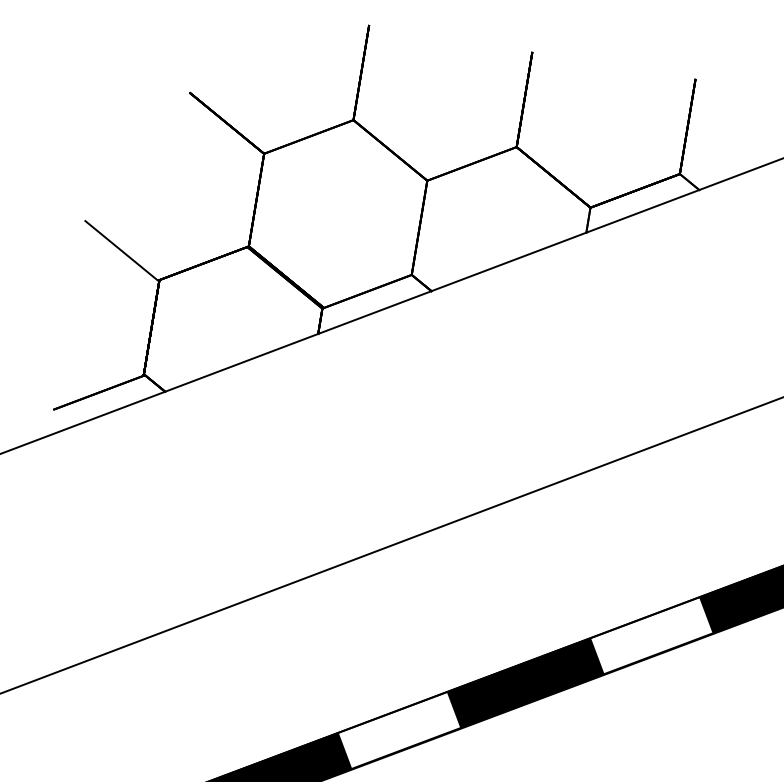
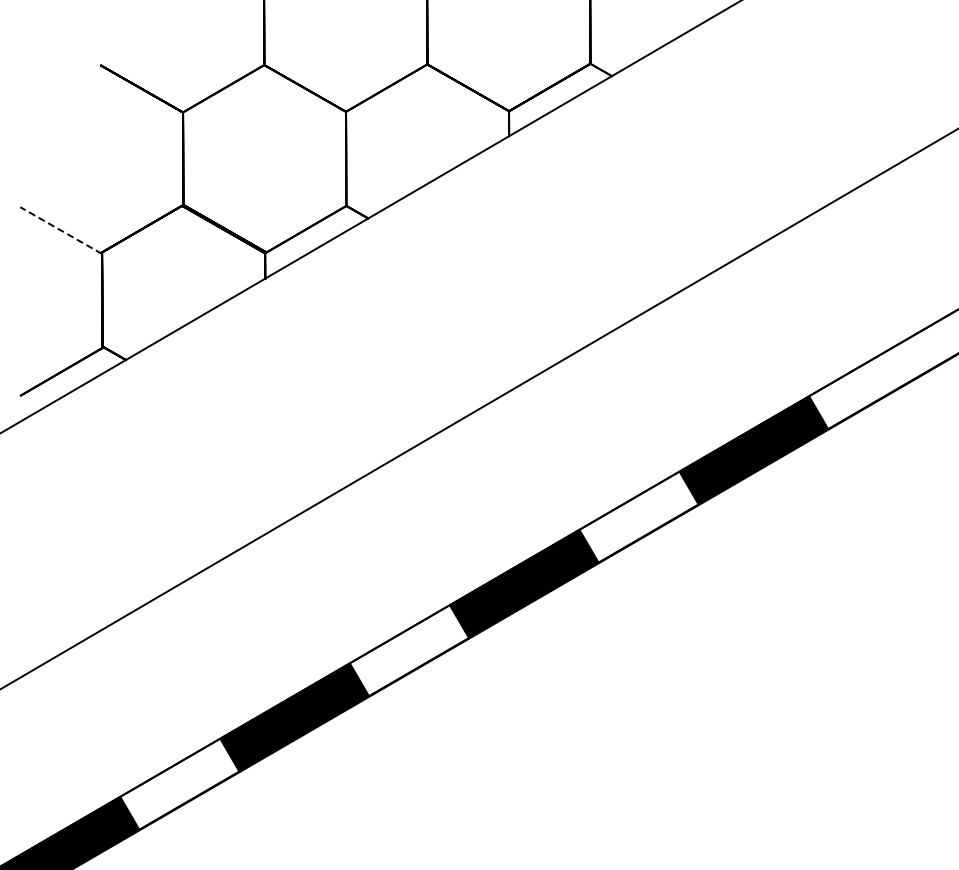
line: (121, 251) -> (60, 230), solid -> dashed

